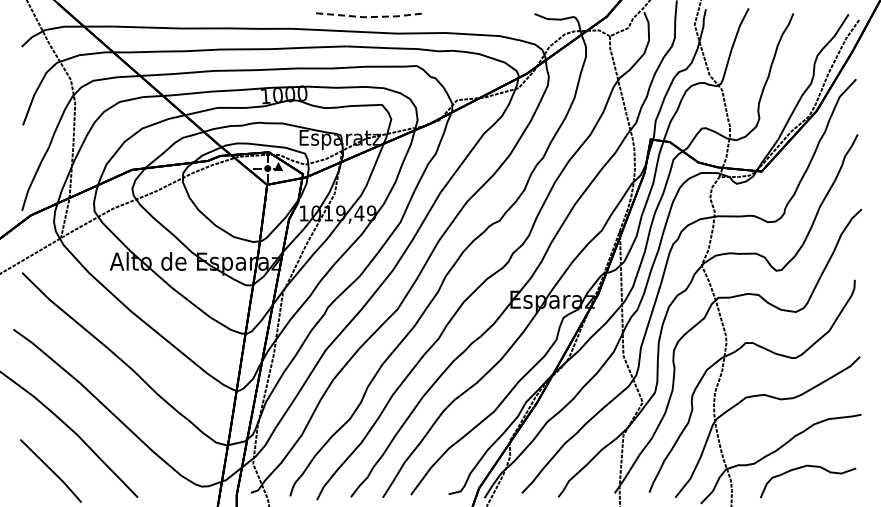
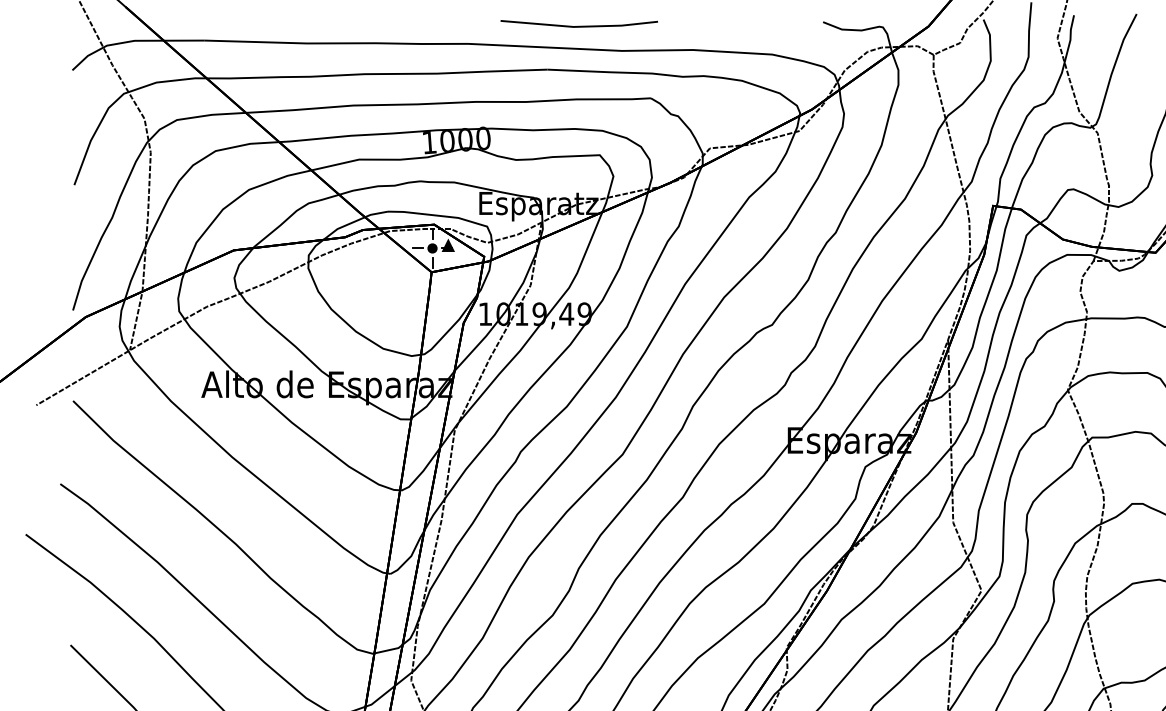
line: (367, 17) -> (578, 27), dashed -> solid

